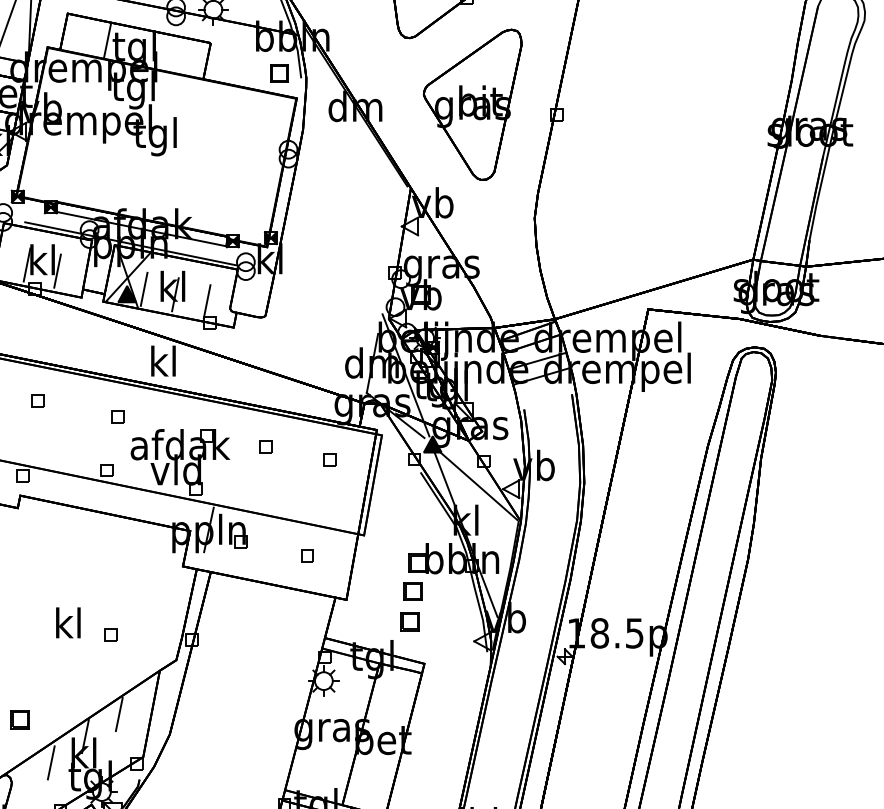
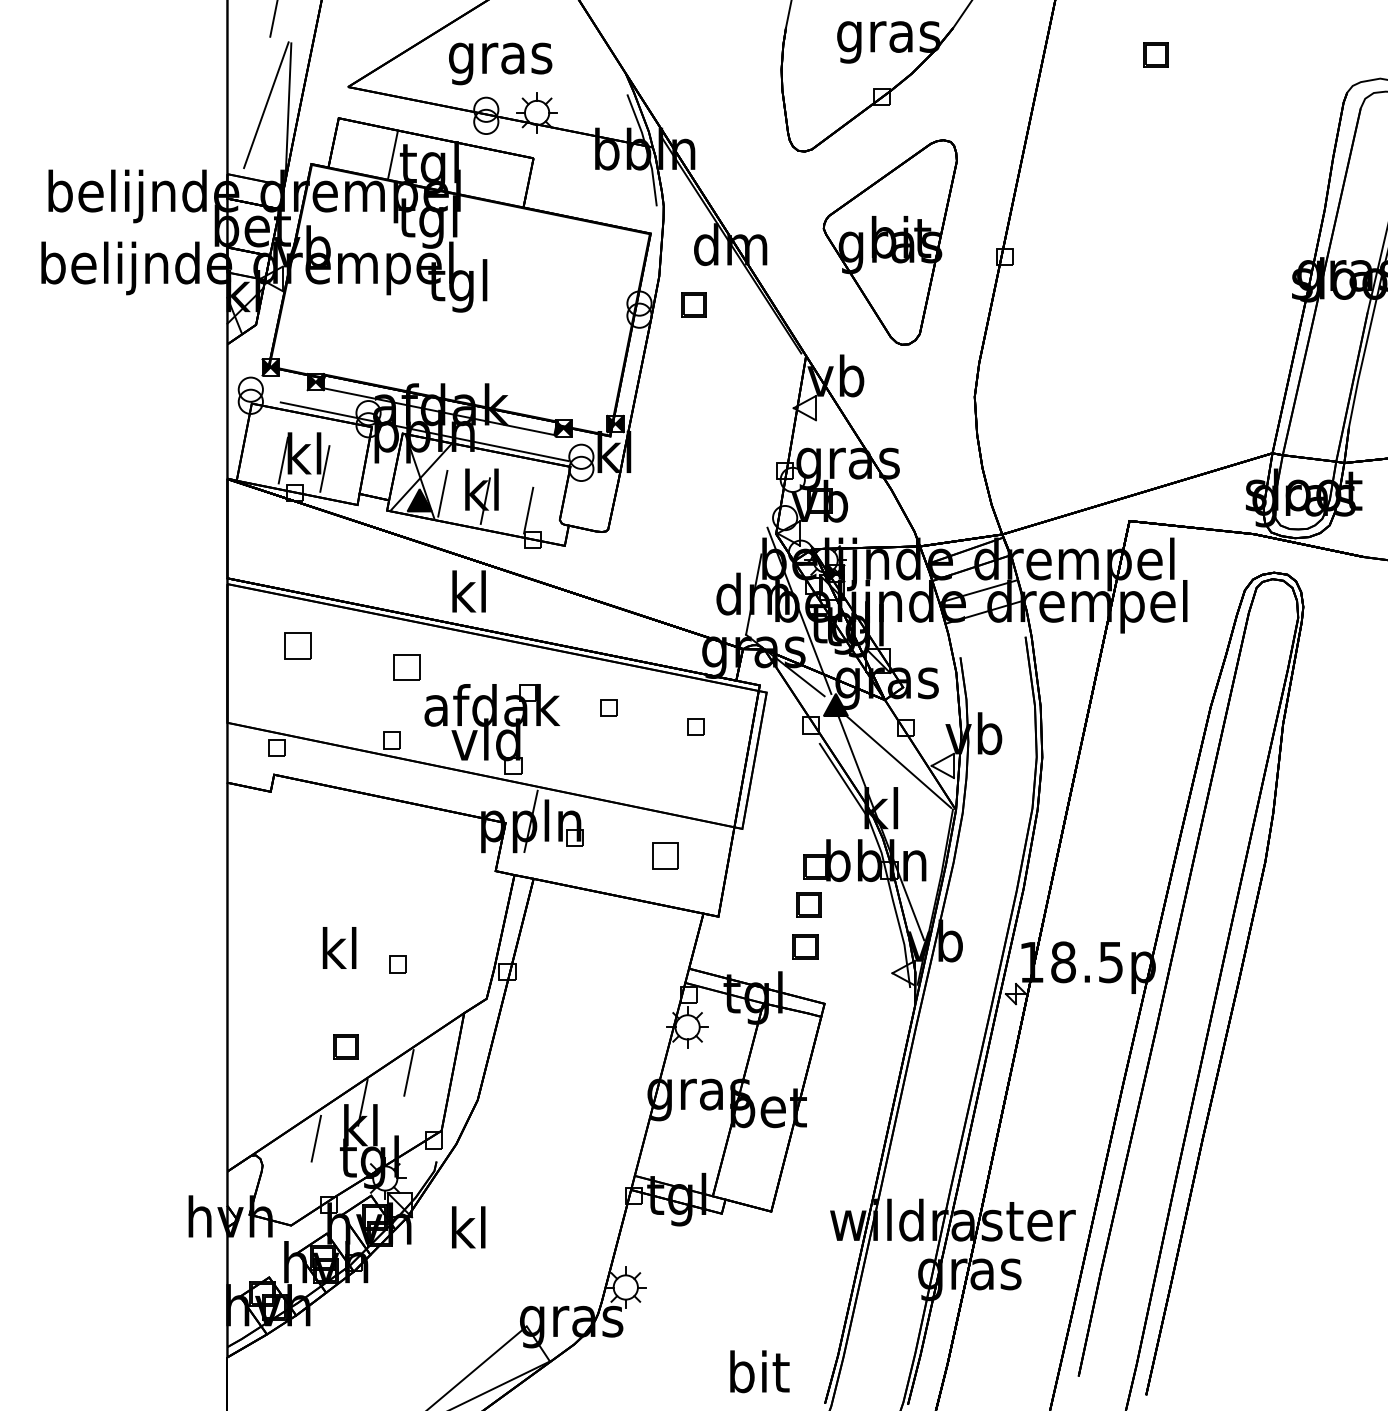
part: (279, 73) -> (693, 304), moved
part: (37, 400) -> (297, 645), size x1.6
part: (117, 416) -> (406, 667), size x1.6
part: (306, 555) -> (664, 856), size x1.6
part: (19, 719) -> (345, 1046), moved

